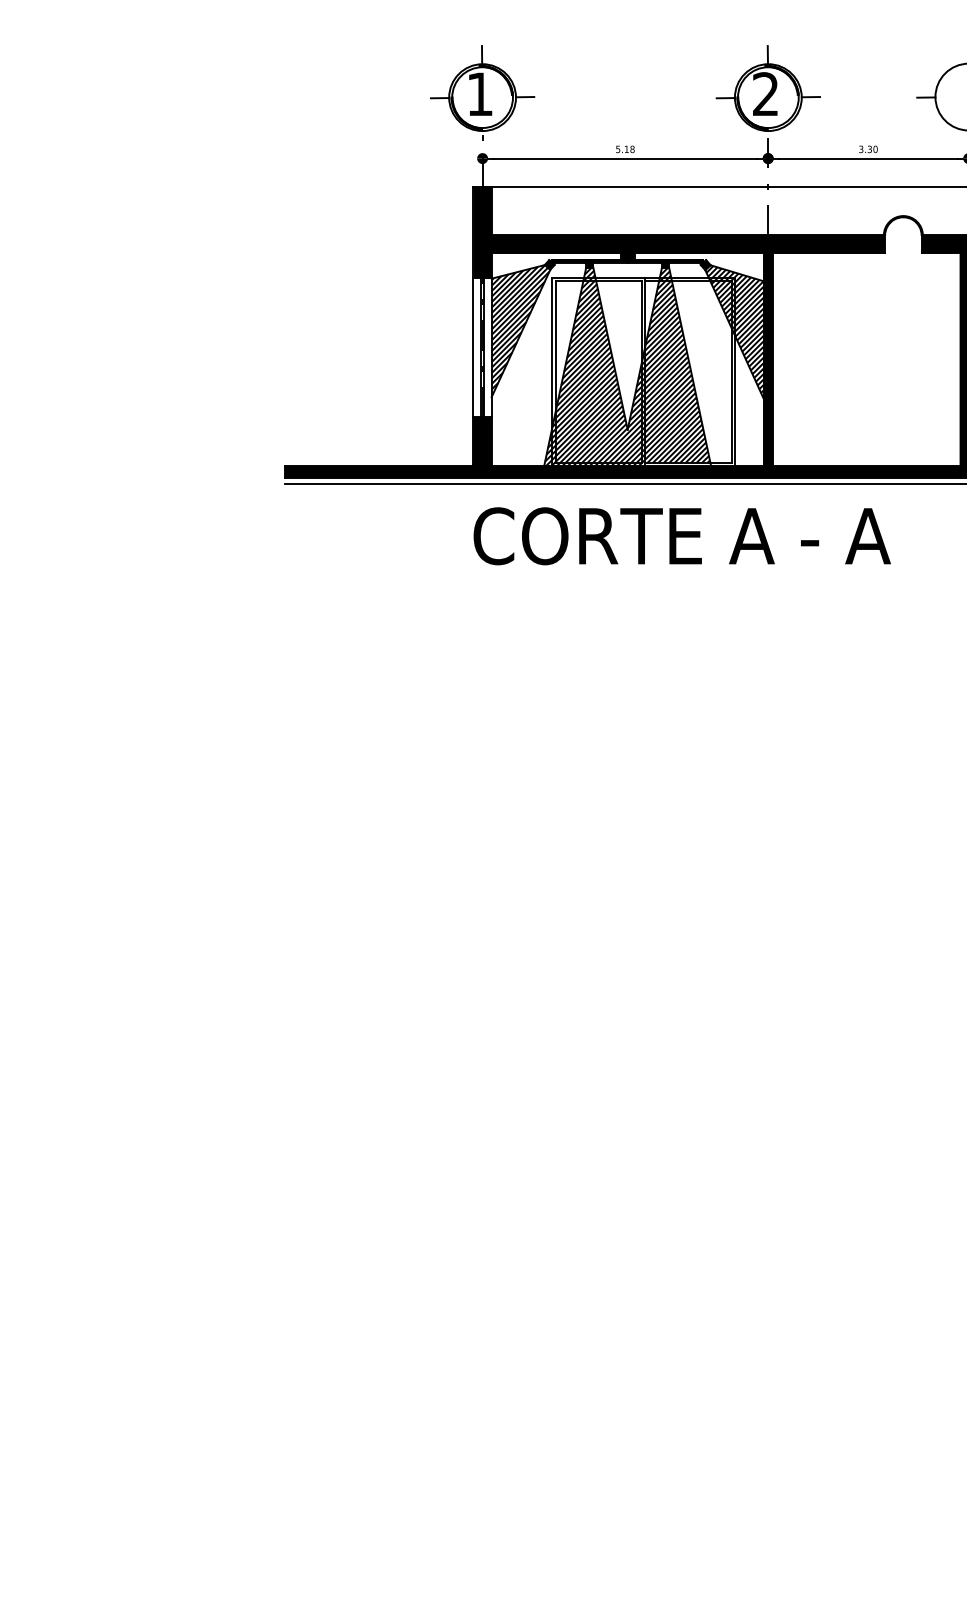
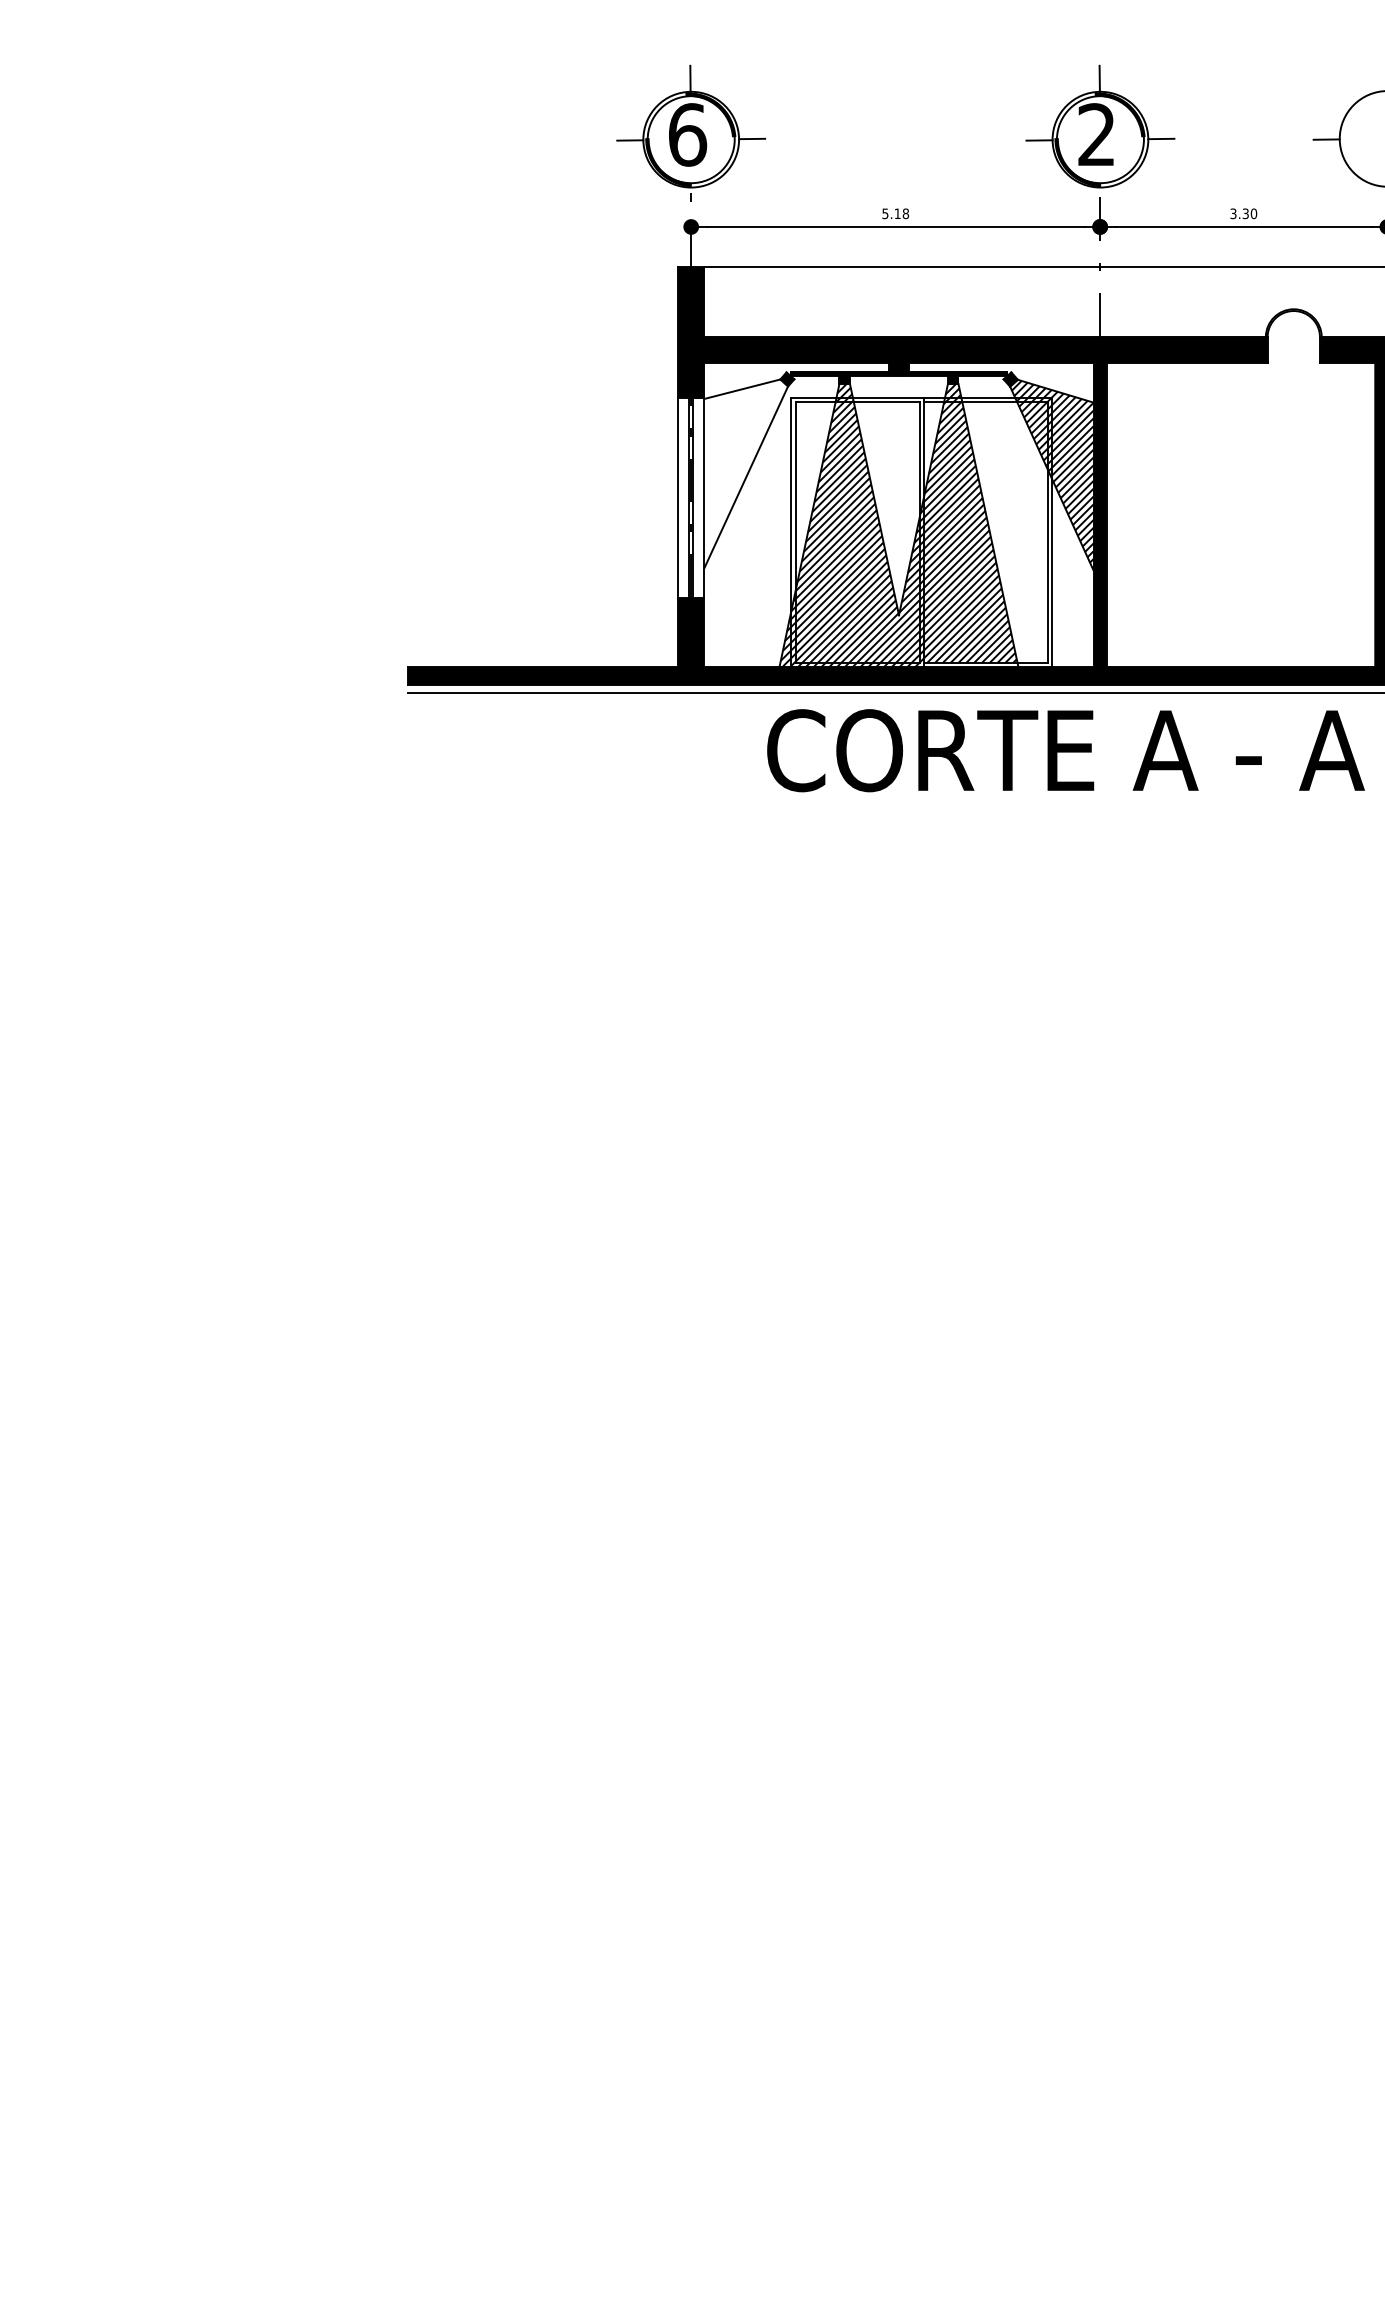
text: (480, 94) -> (688, 135), 1 -> 6
hatch: (520, 329) -> (745, 471), removed
text: (681, 536) -> (1064, 750), moved

